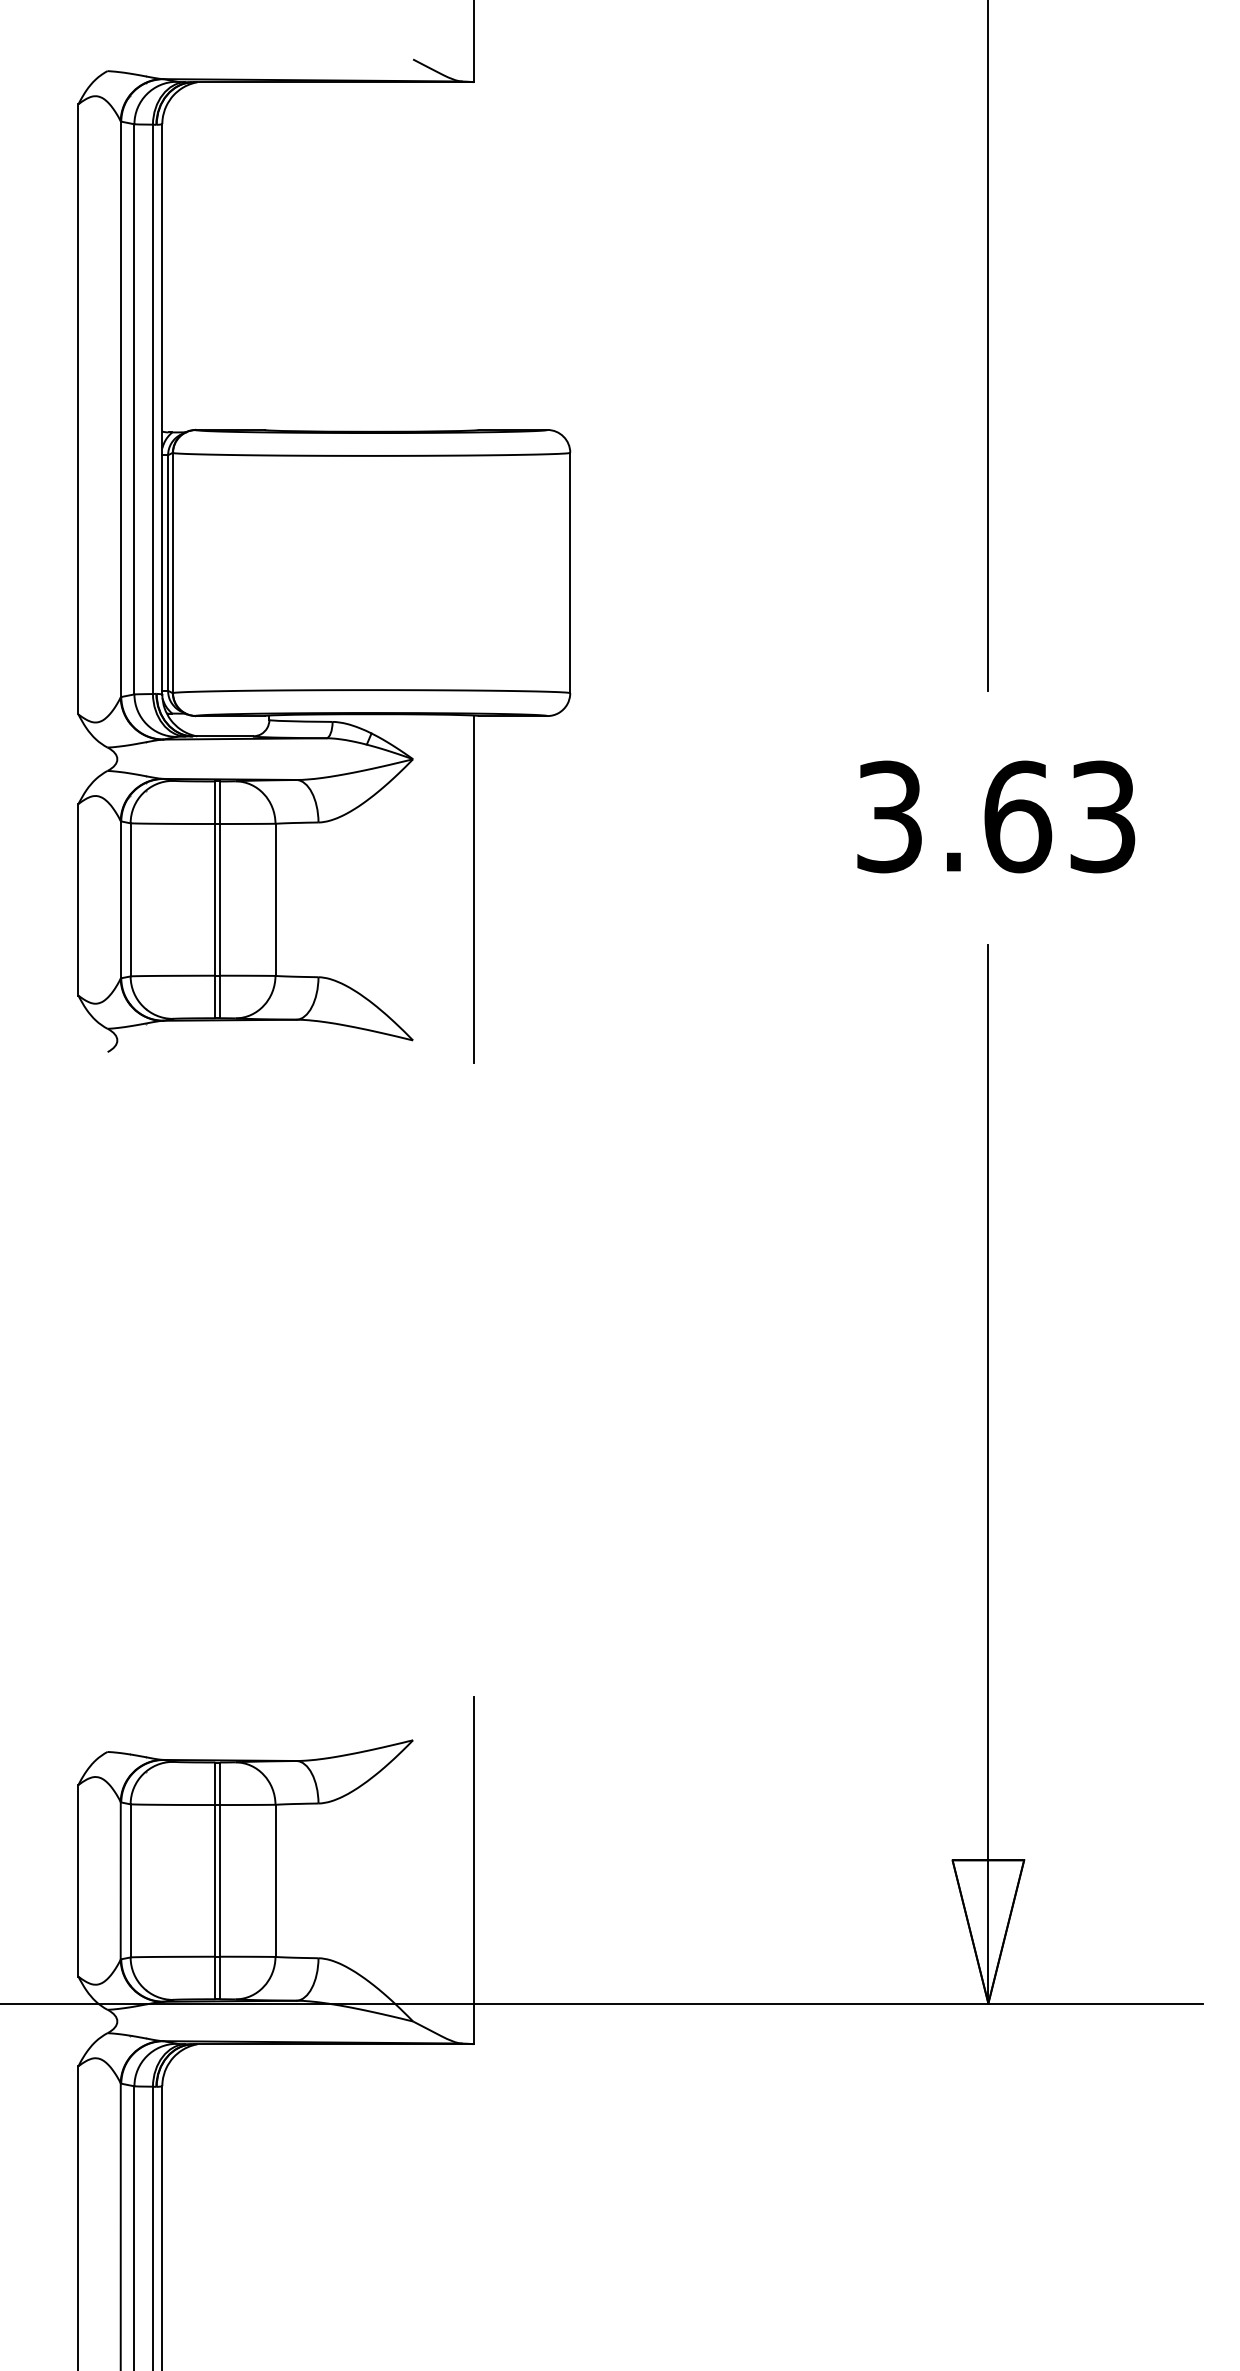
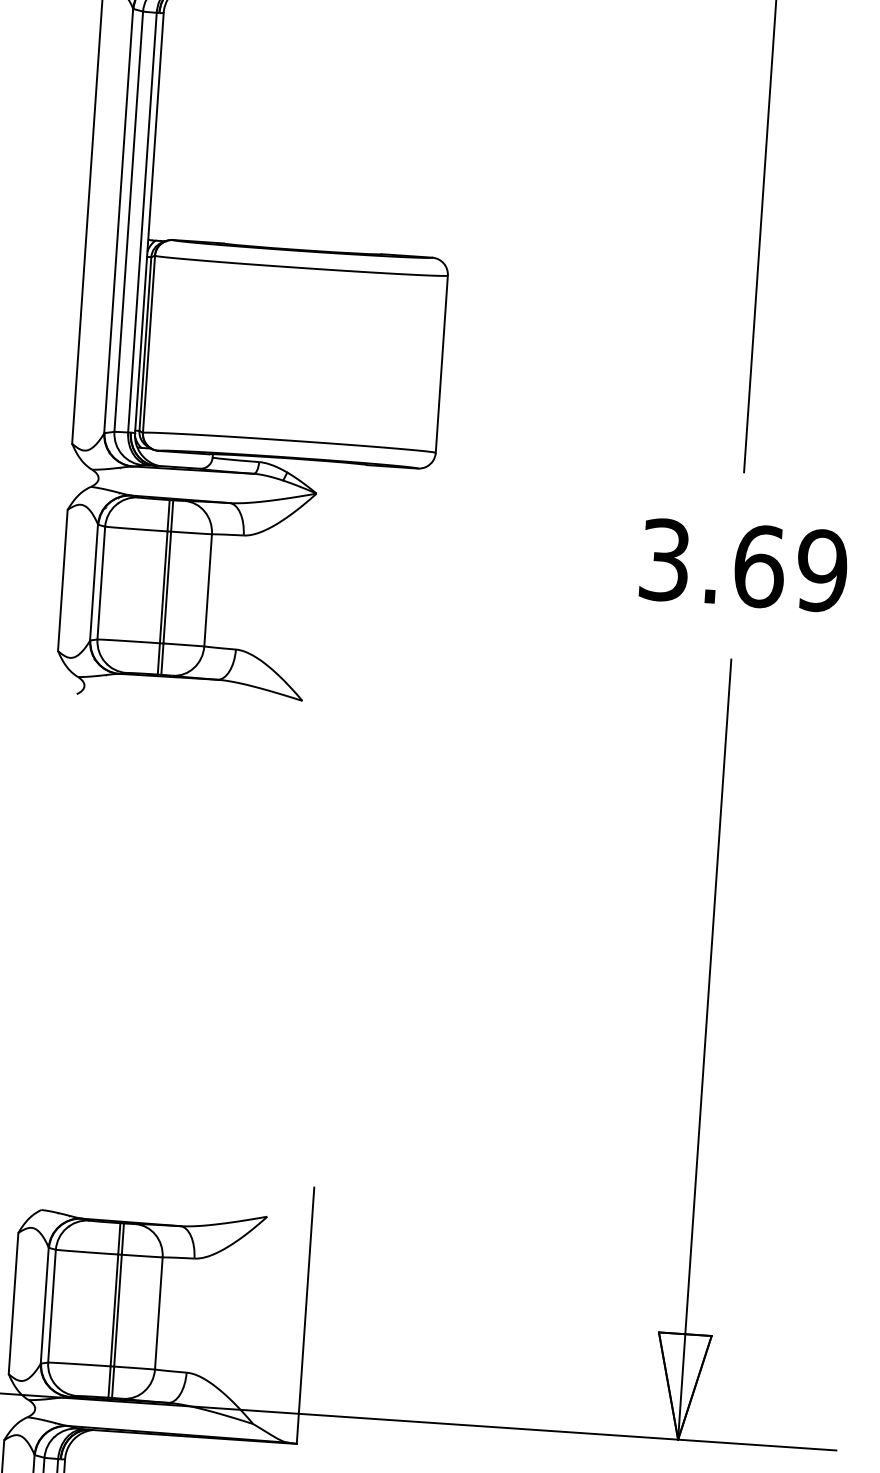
text: (1102, 816) -> (821, 570), 3.63 -> 3.69
line: (473, 889) -> (354, 592), removed

